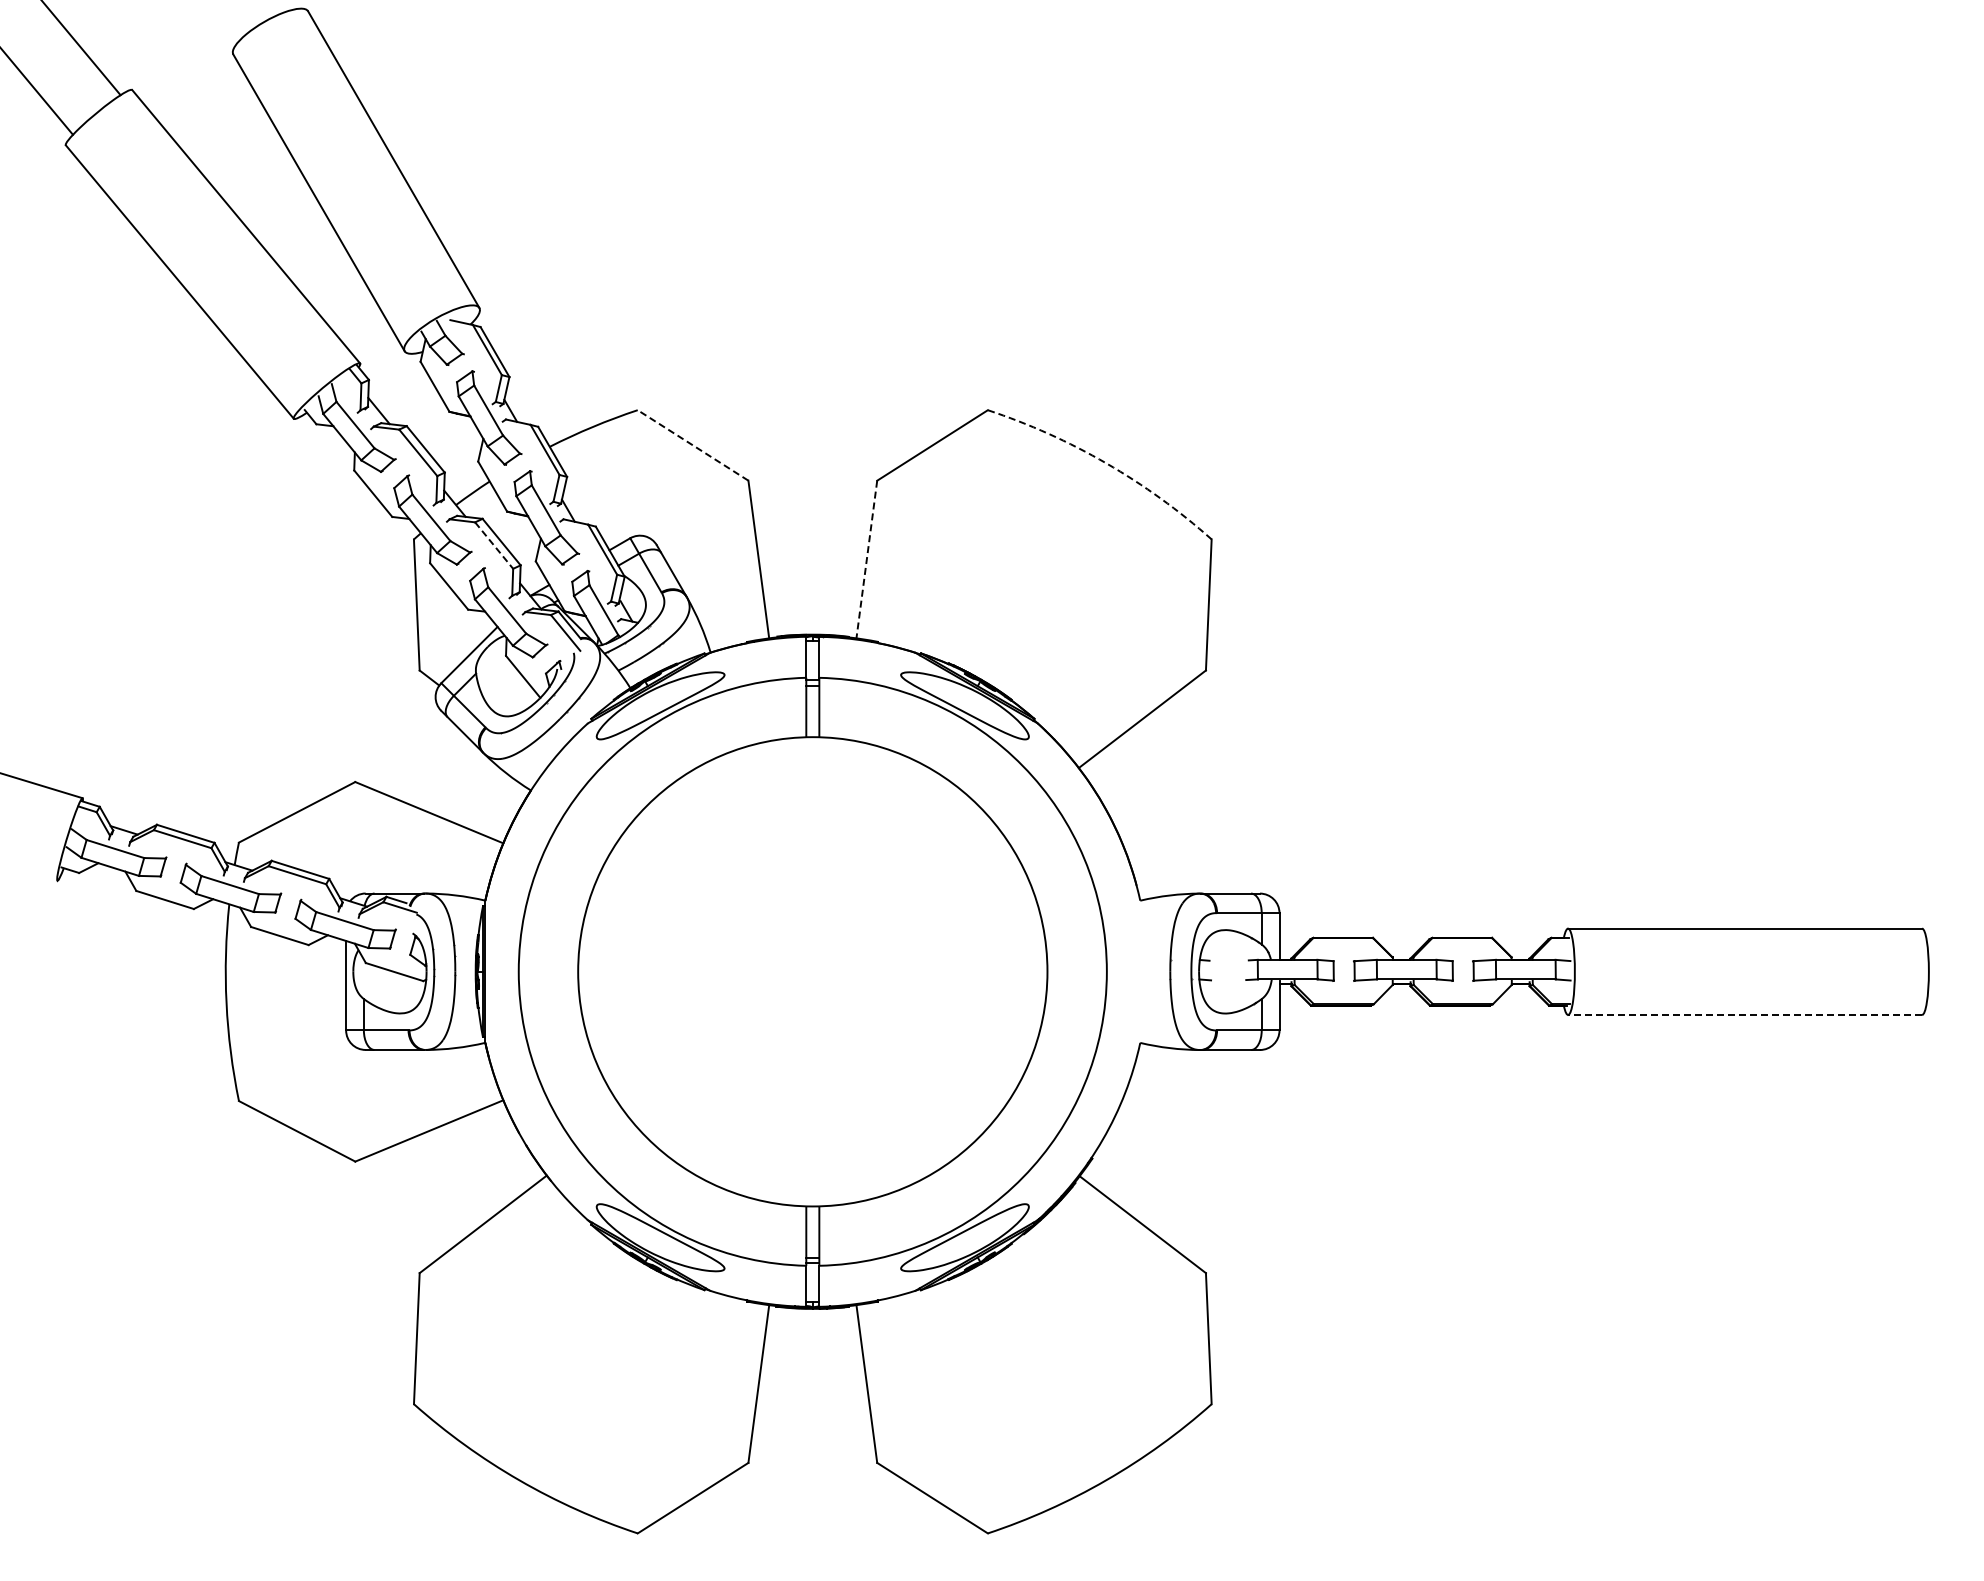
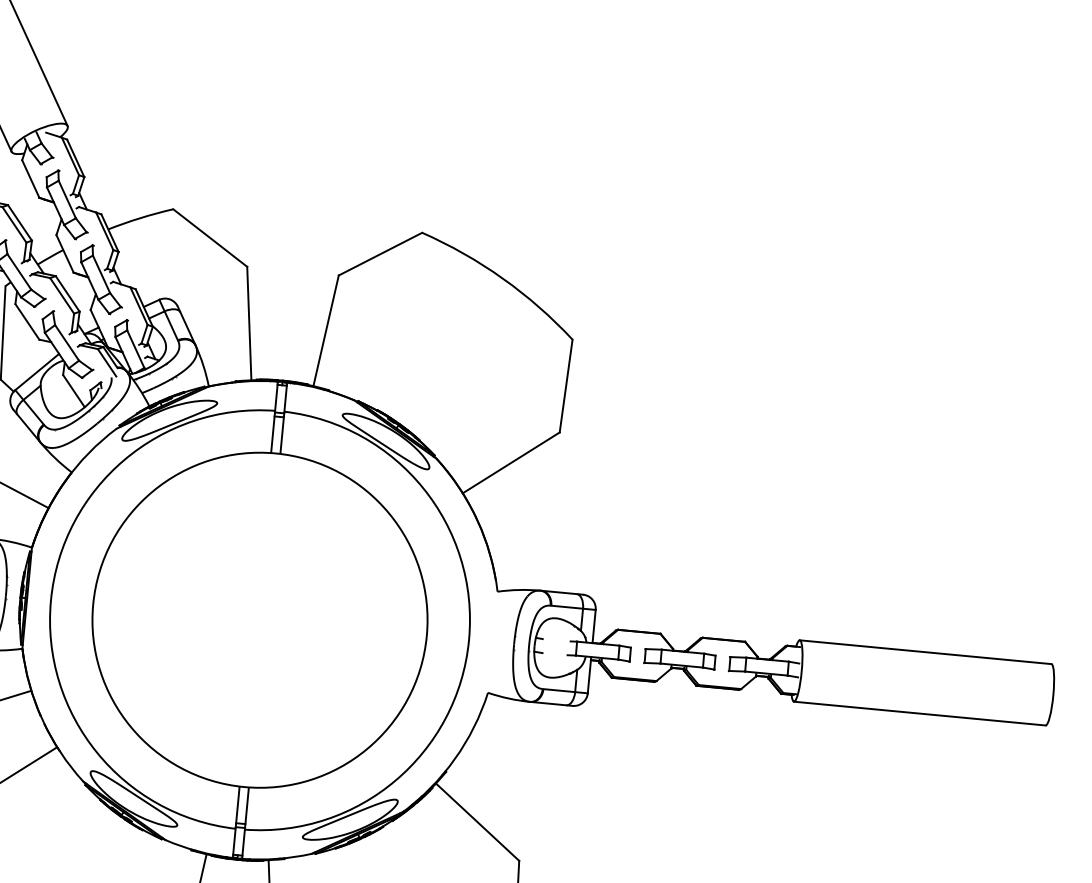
line: (693, 445) -> (210, 238), dashed -> solid
arc: (1106, 463) -> (502, 278), dashed -> solid
line: (494, 545) -> (62, 295), dashed -> solid
line: (866, 560) -> (325, 331), dashed -> solid
line: (1745, 1014) -> (920, 713), dashed -> solid

